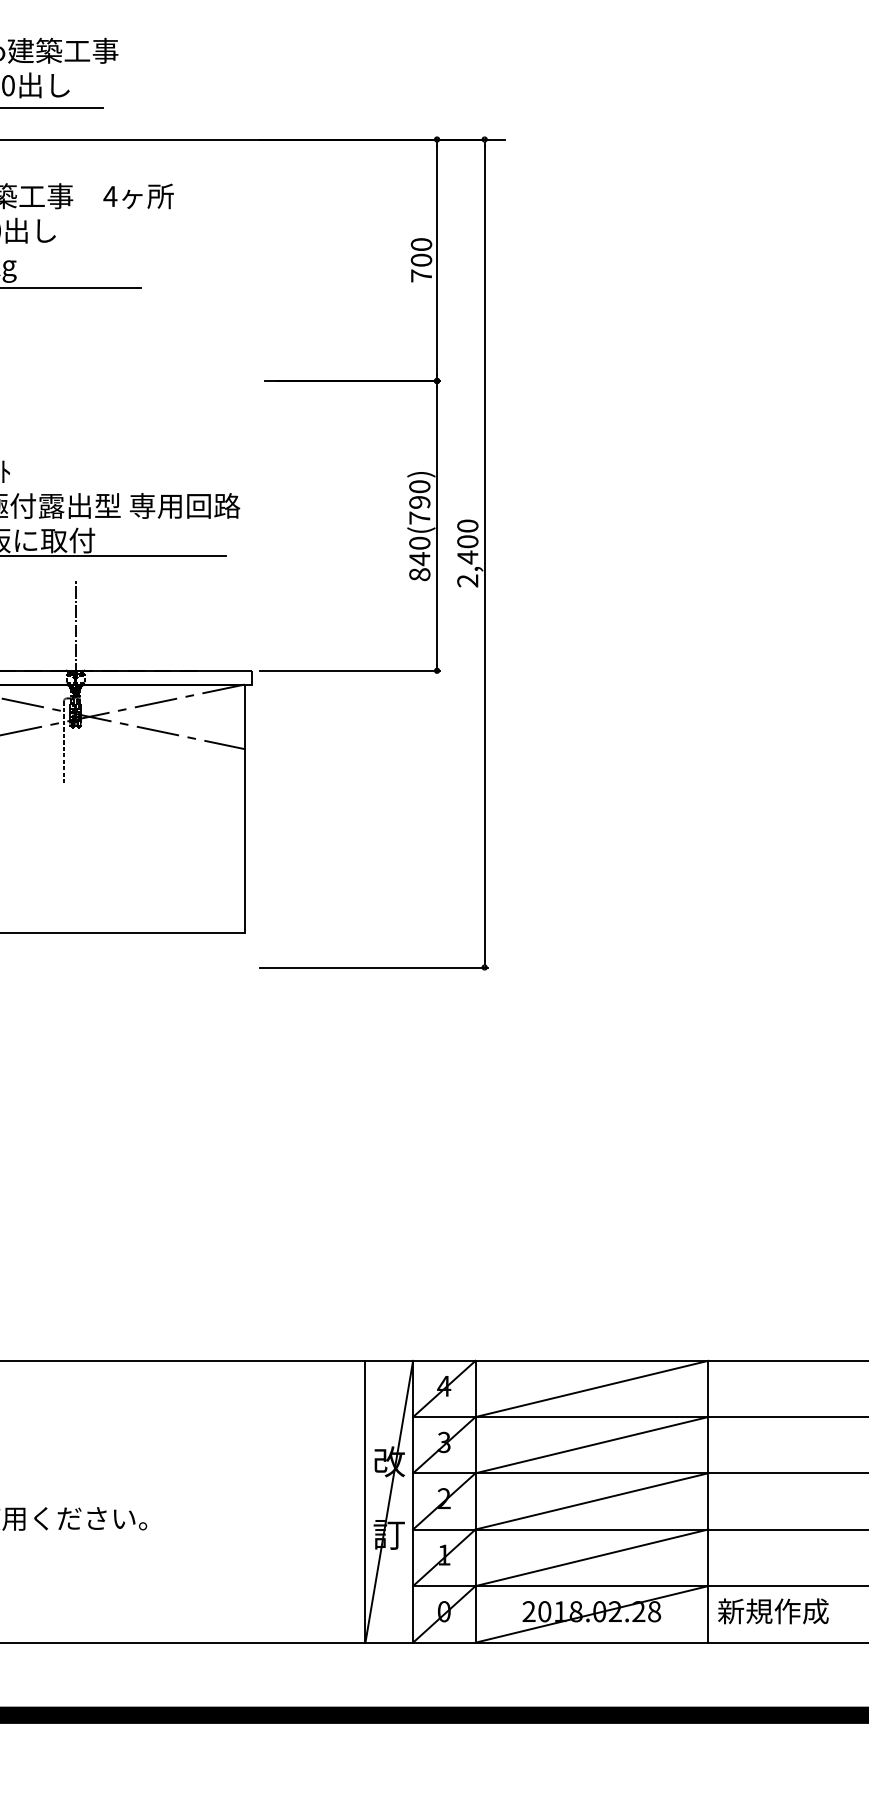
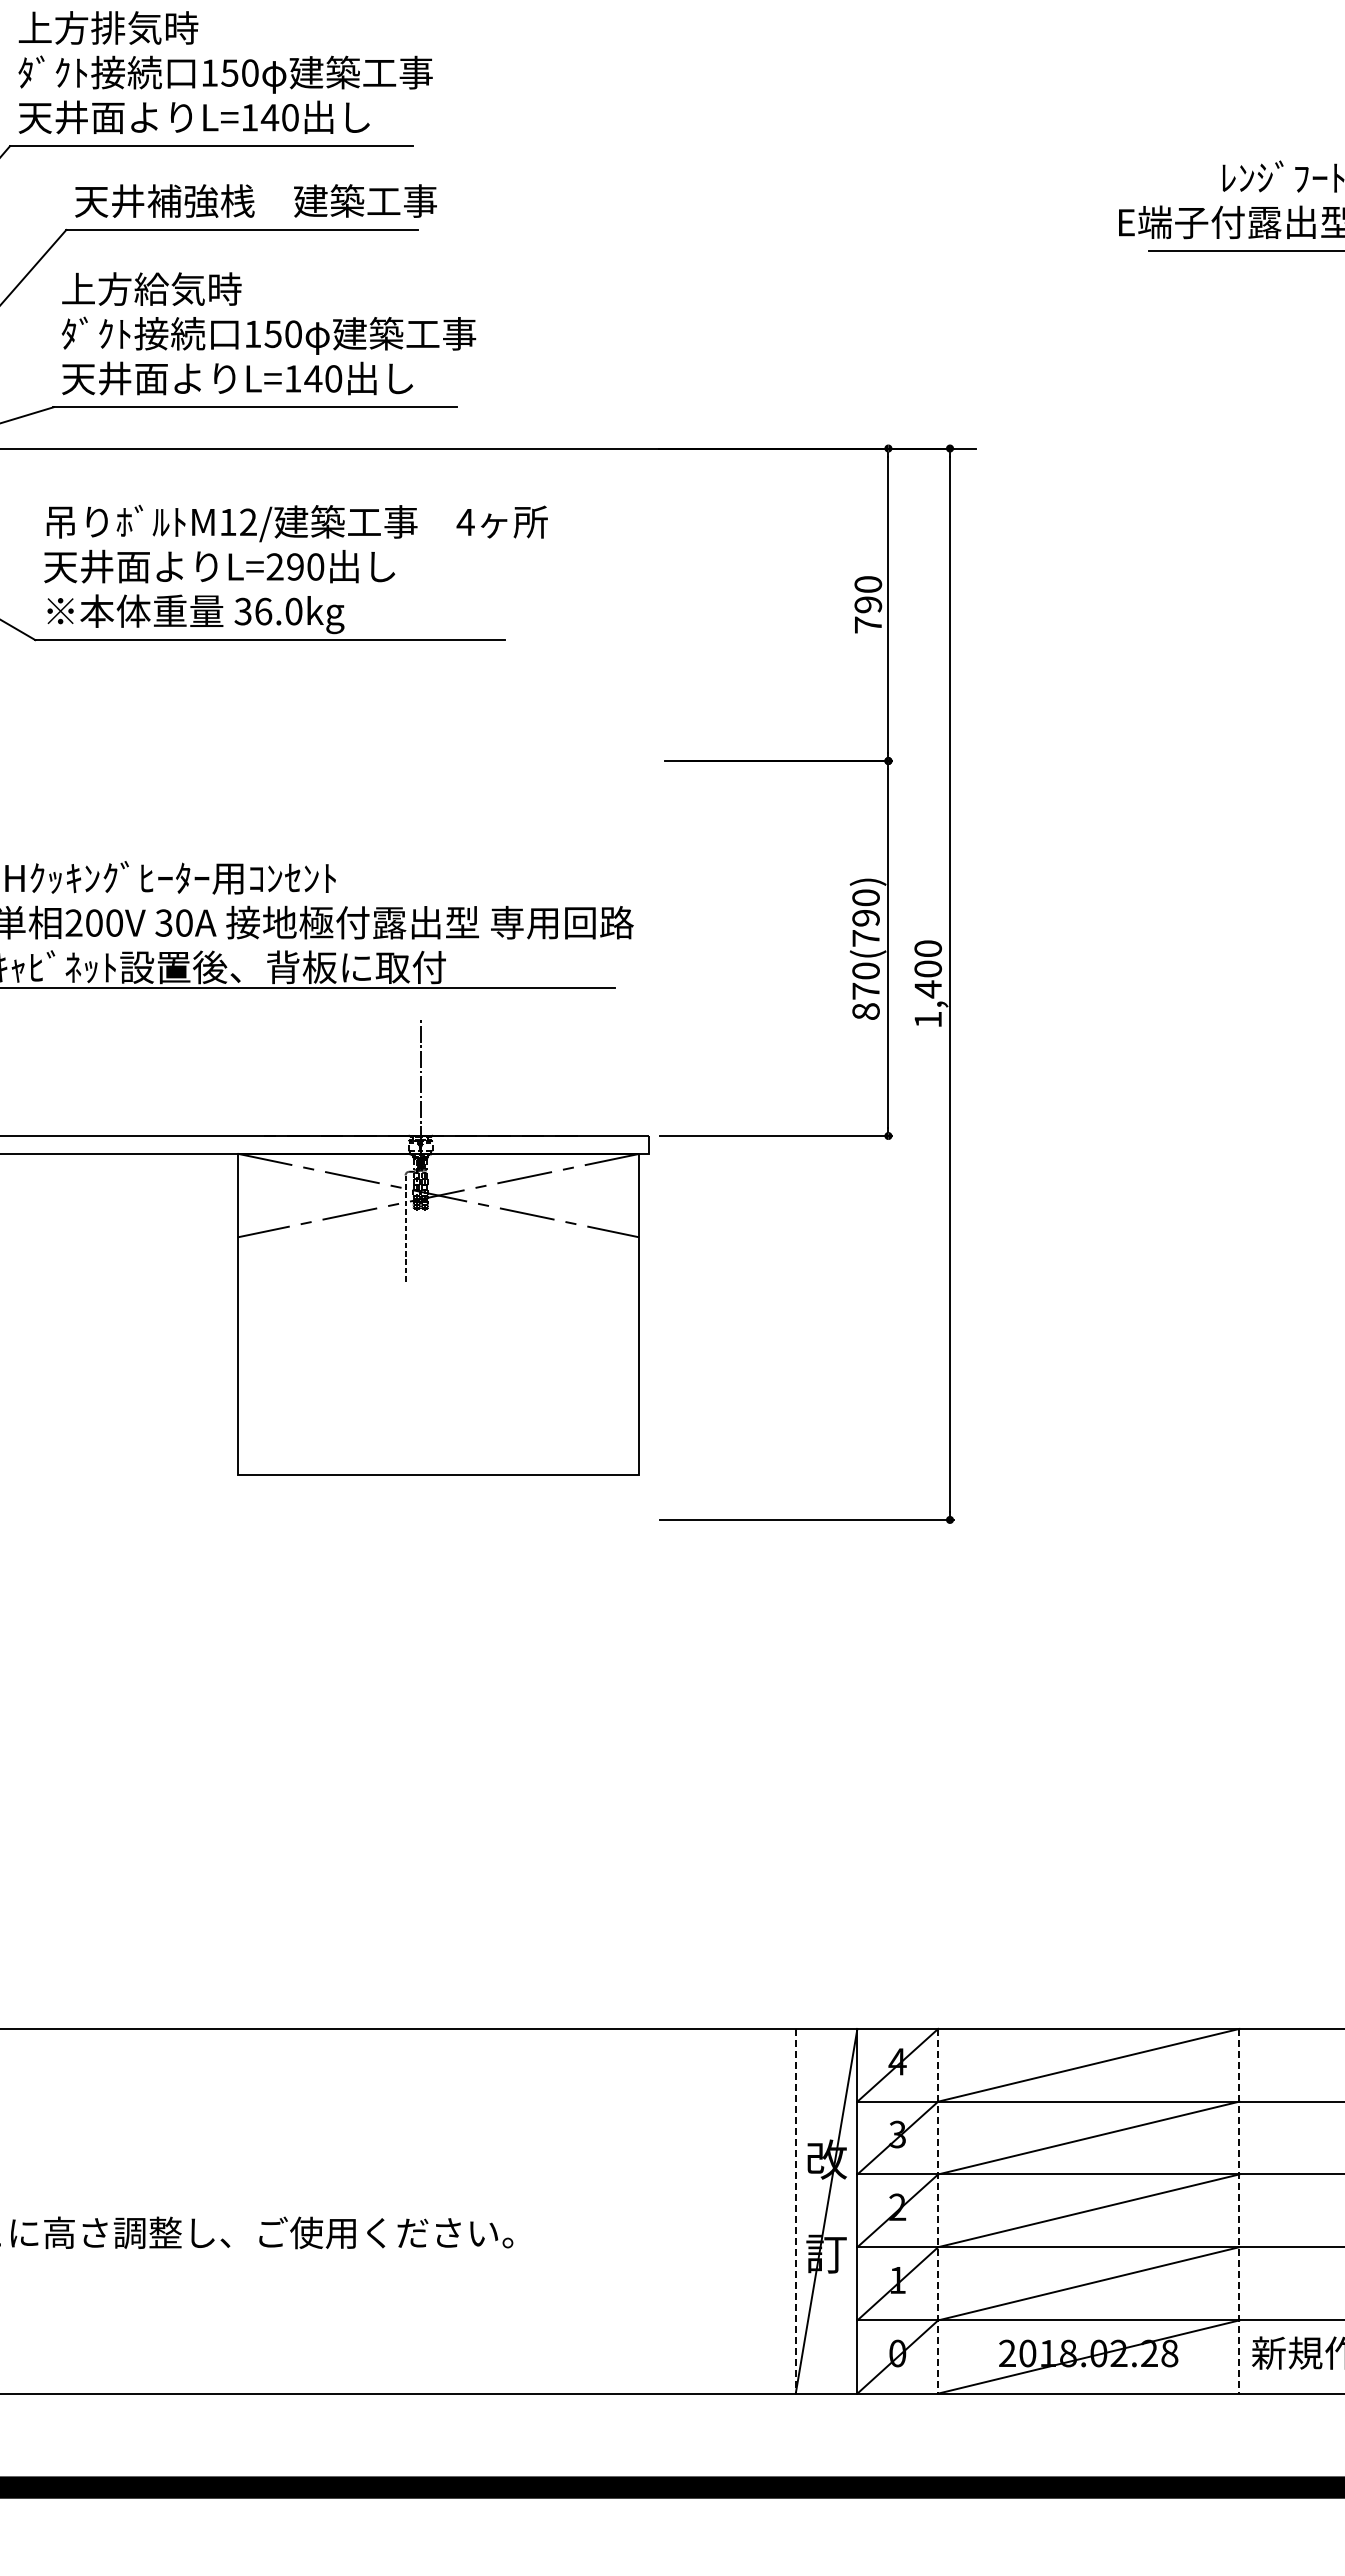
text: (421, 260) -> (868, 604), 700 -> 790
text: (419, 559) -> (865, 991), 840(790) -> 870(790)
text: (467, 580) -> (927, 1019), 2,400 -> 1,400
line: (365, 1501) -> (795, 2211), solid -> dashed
line: (475, 1501) -> (938, 2211), solid -> dashed
line: (708, 1501) -> (1239, 2211), solid -> dashed

